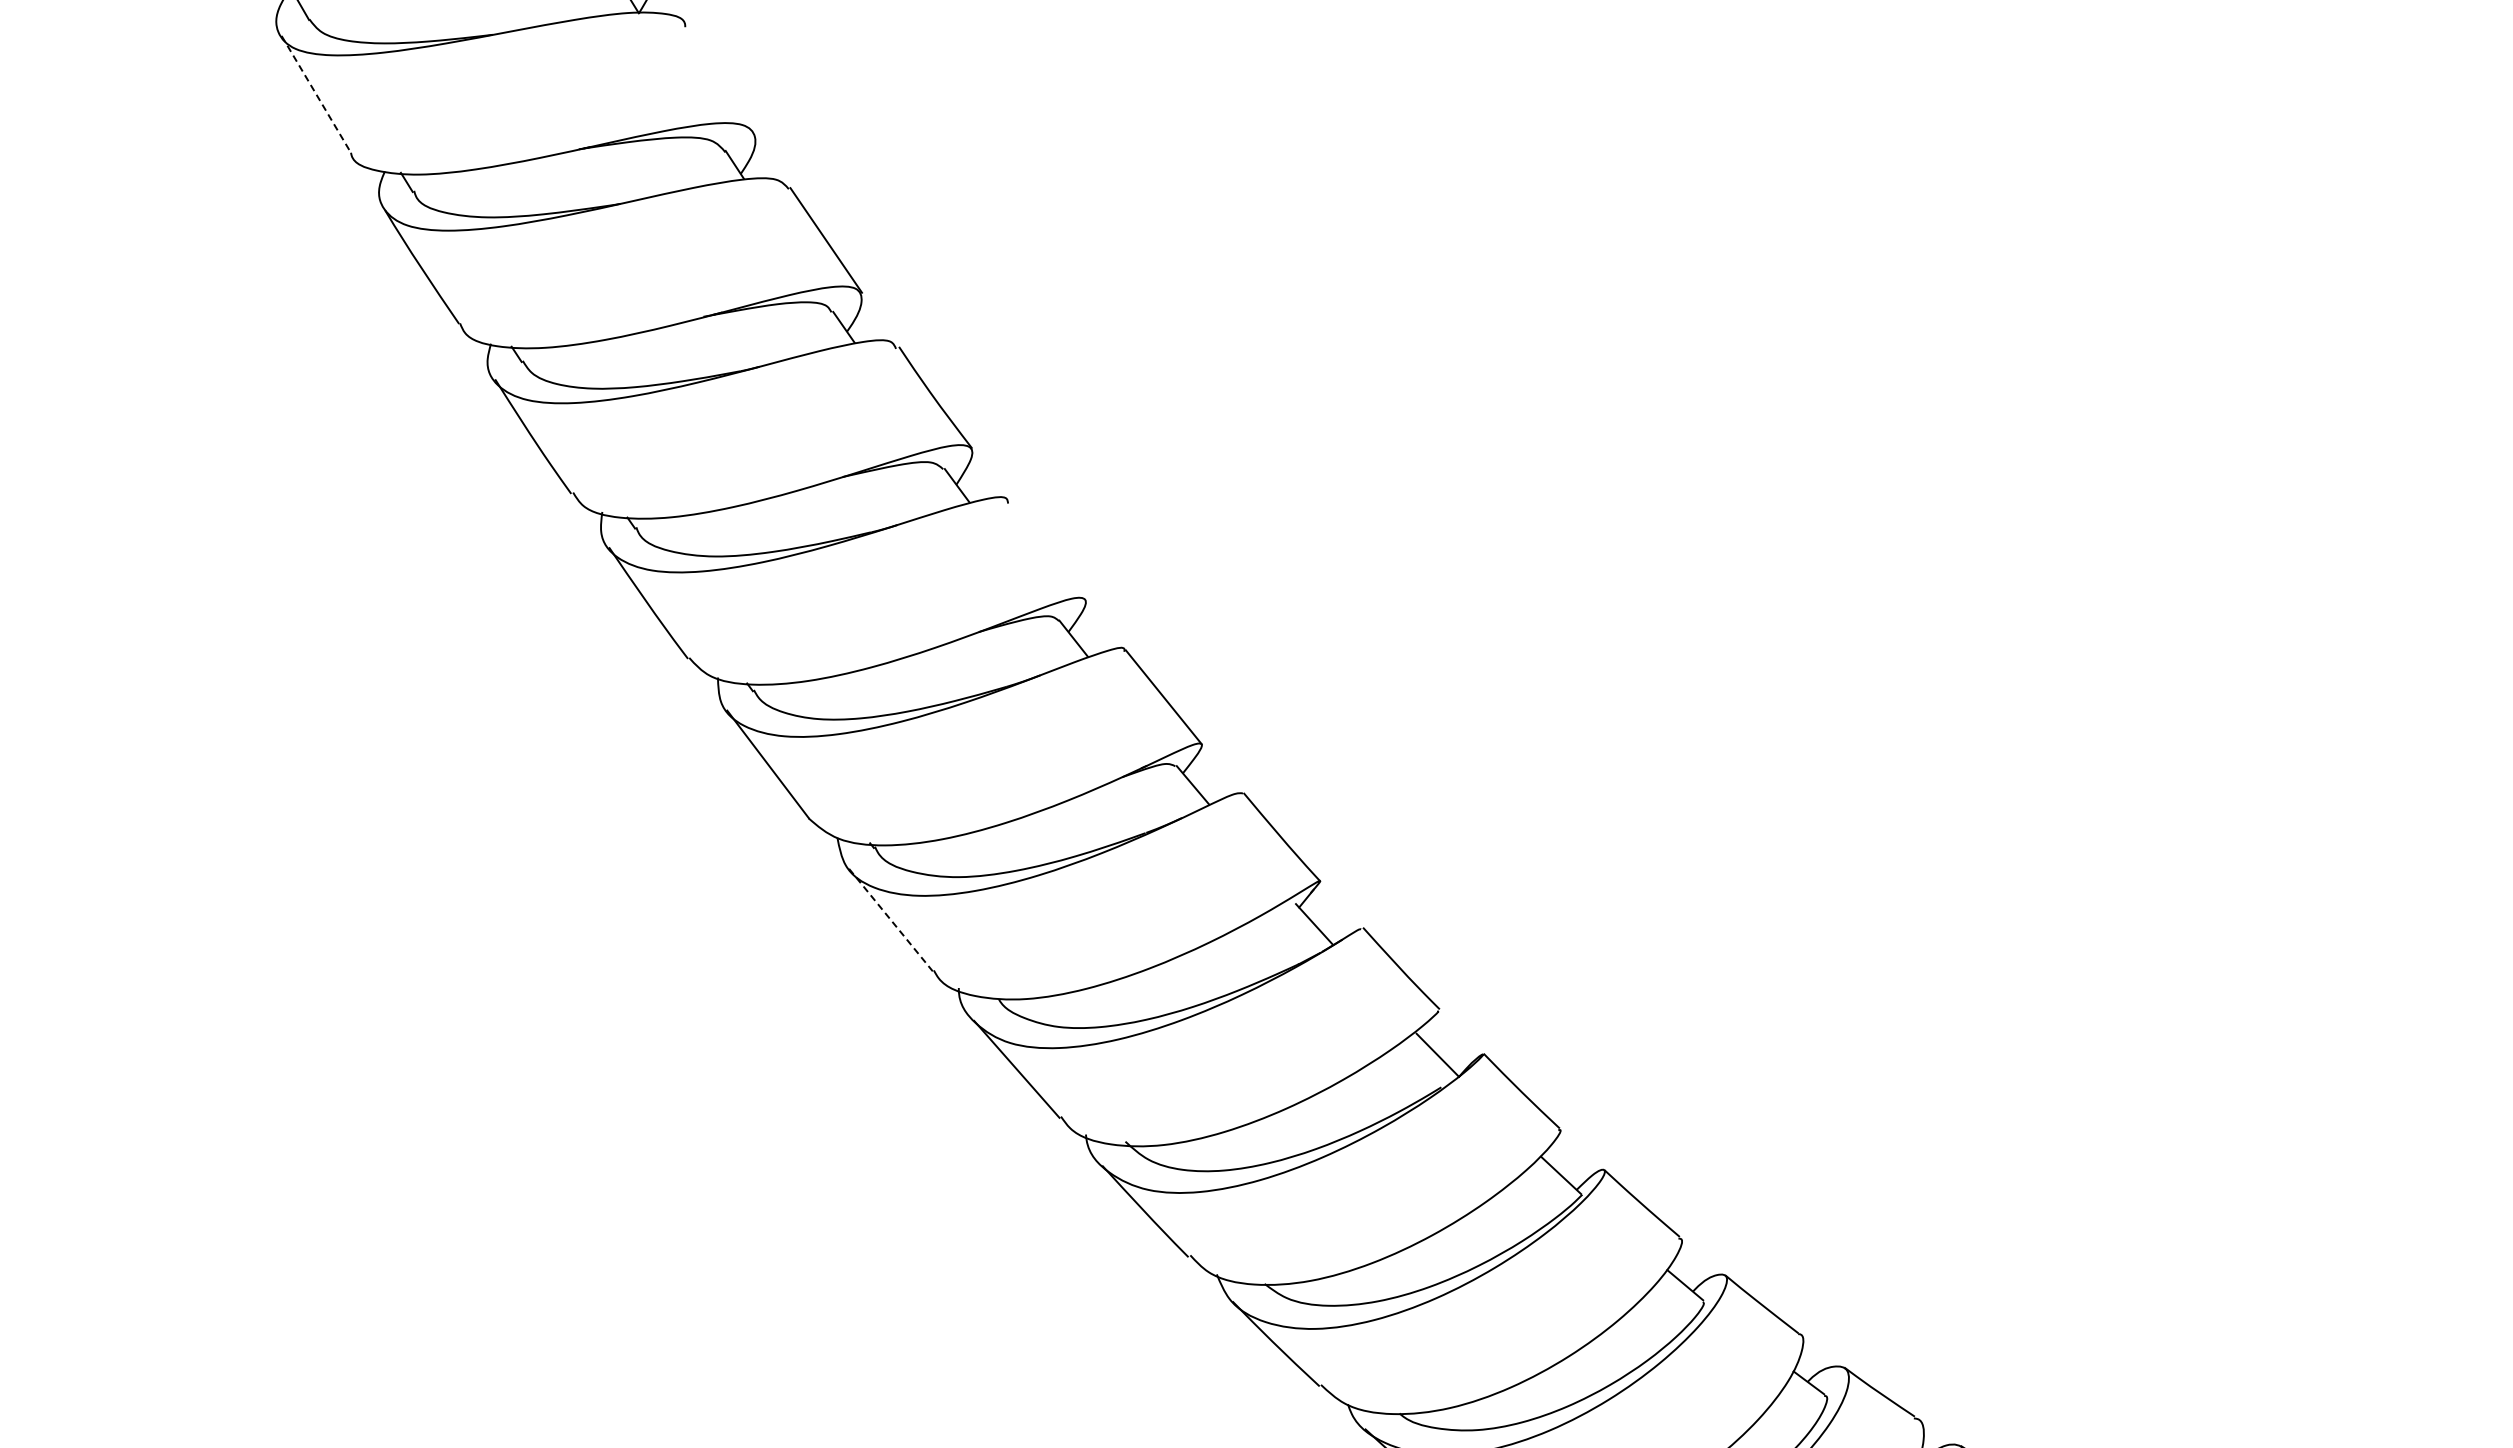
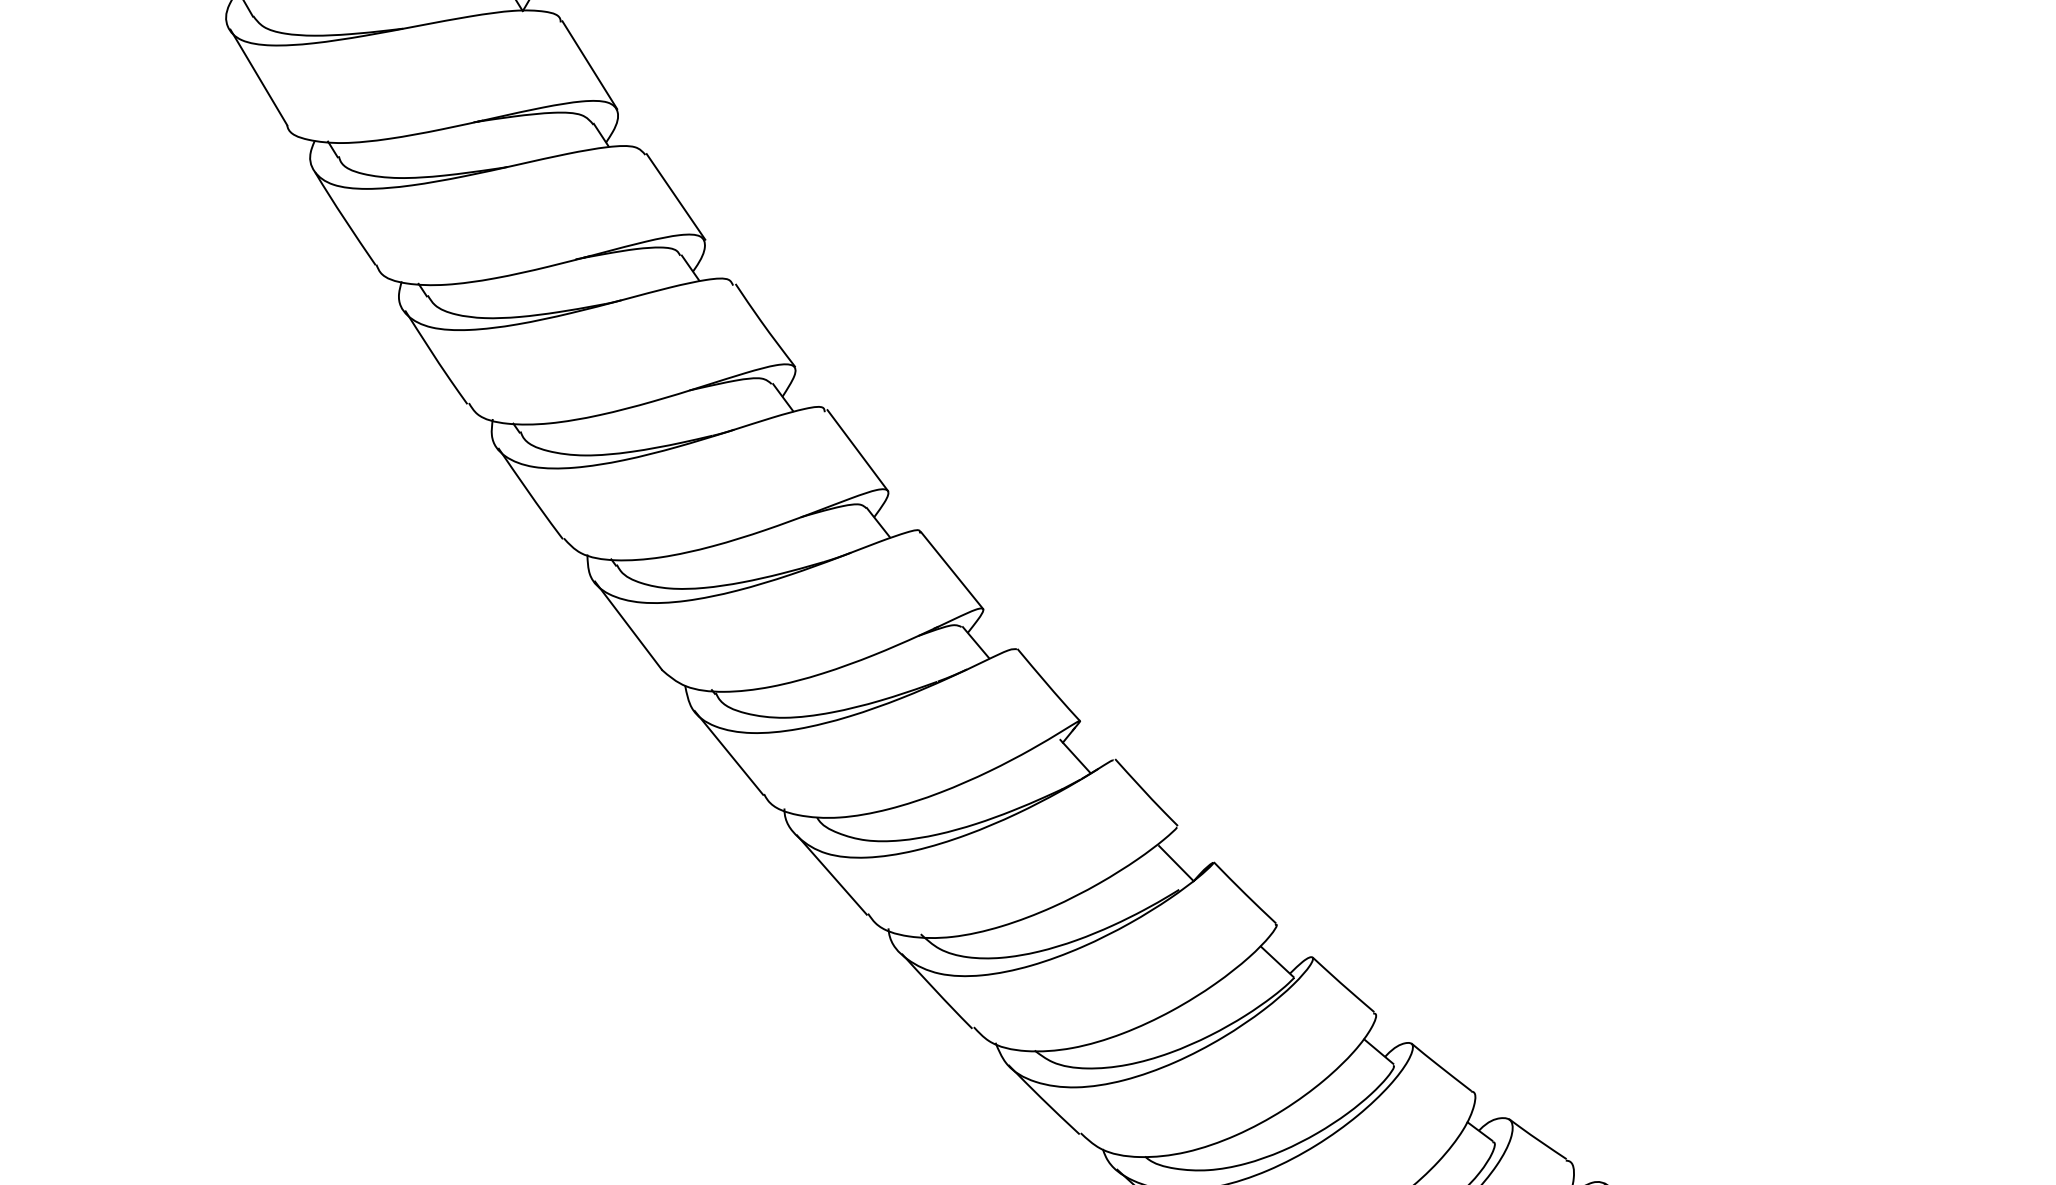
line: (720, 79) -> (589, 65), added
line: (316, 94) -> (258, 77), dashed -> solid
line: (1048, 550) -> (857, 450), added
line: (891, 920) -> (729, 753), dashed -> solid

